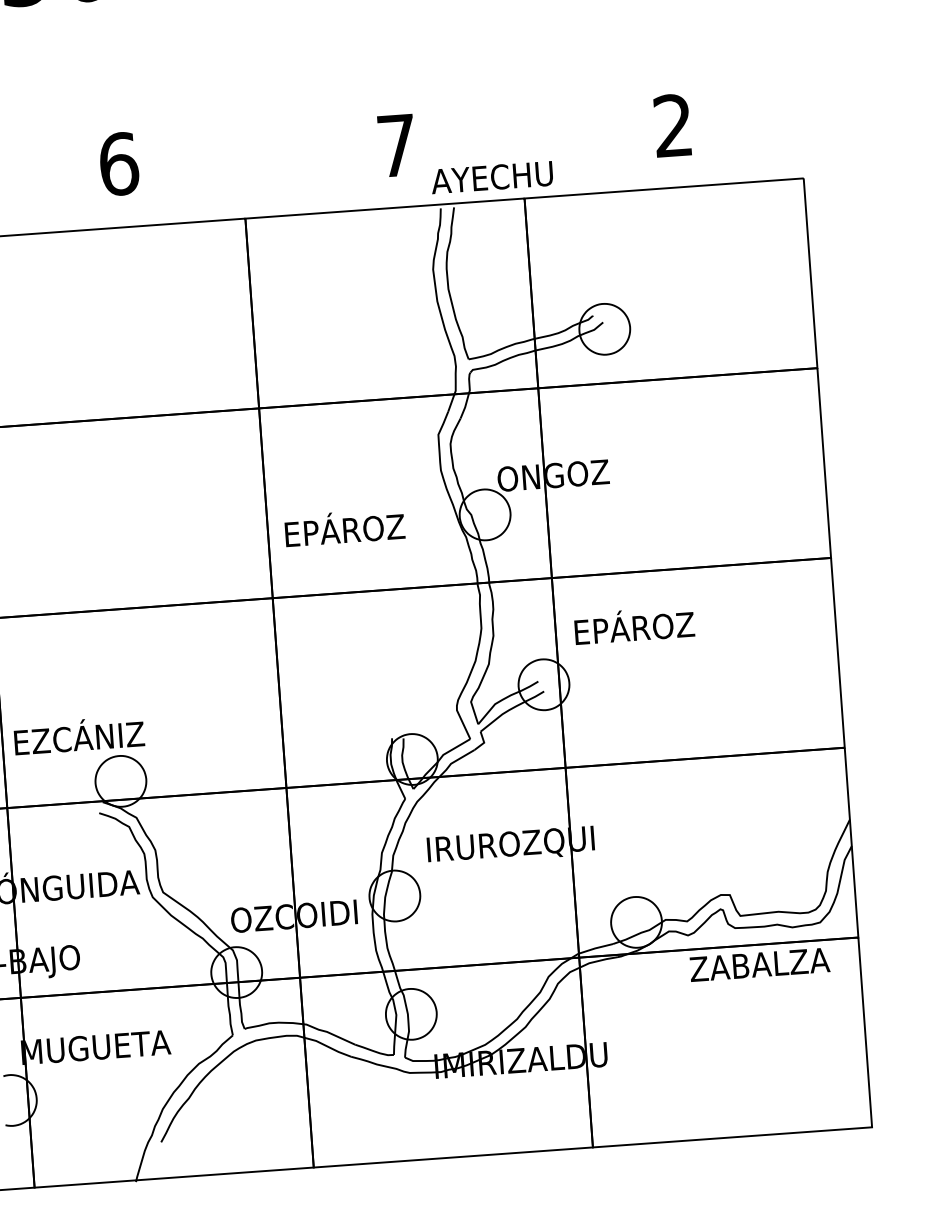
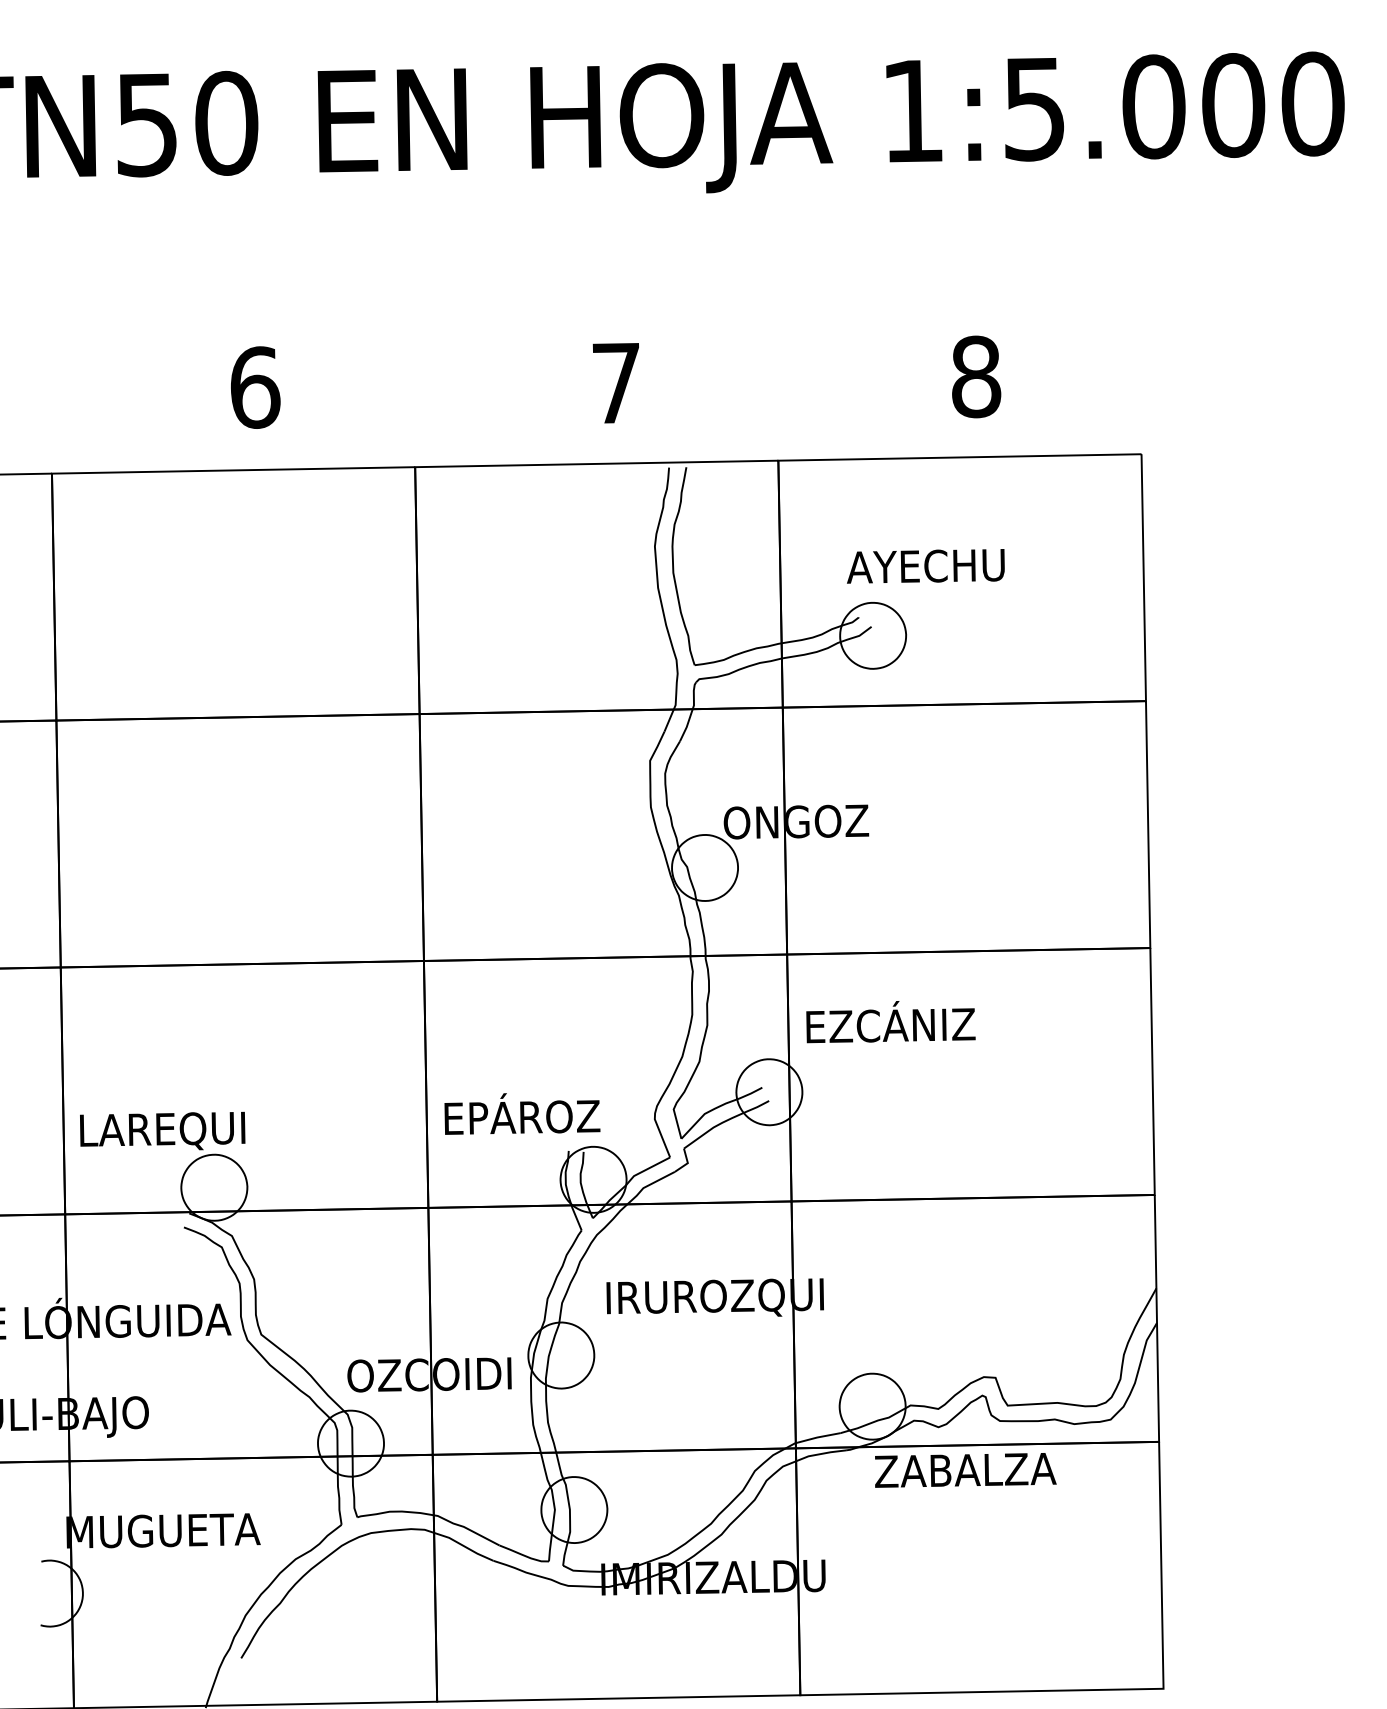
text: (673, 125) -> (976, 376), 2 -> 8
text: (491, 177) -> (925, 566), moved
text: (344, 527) -> (522, 1113), moved
text: (634, 626) -> (890, 1022), EPÁROZ -> EZCÁNIZ
text: (79, 737) -> (163, 1127), EZCÁNIZ -> LAREQUI
text: (759, 964) -> (965, 1470), moved

